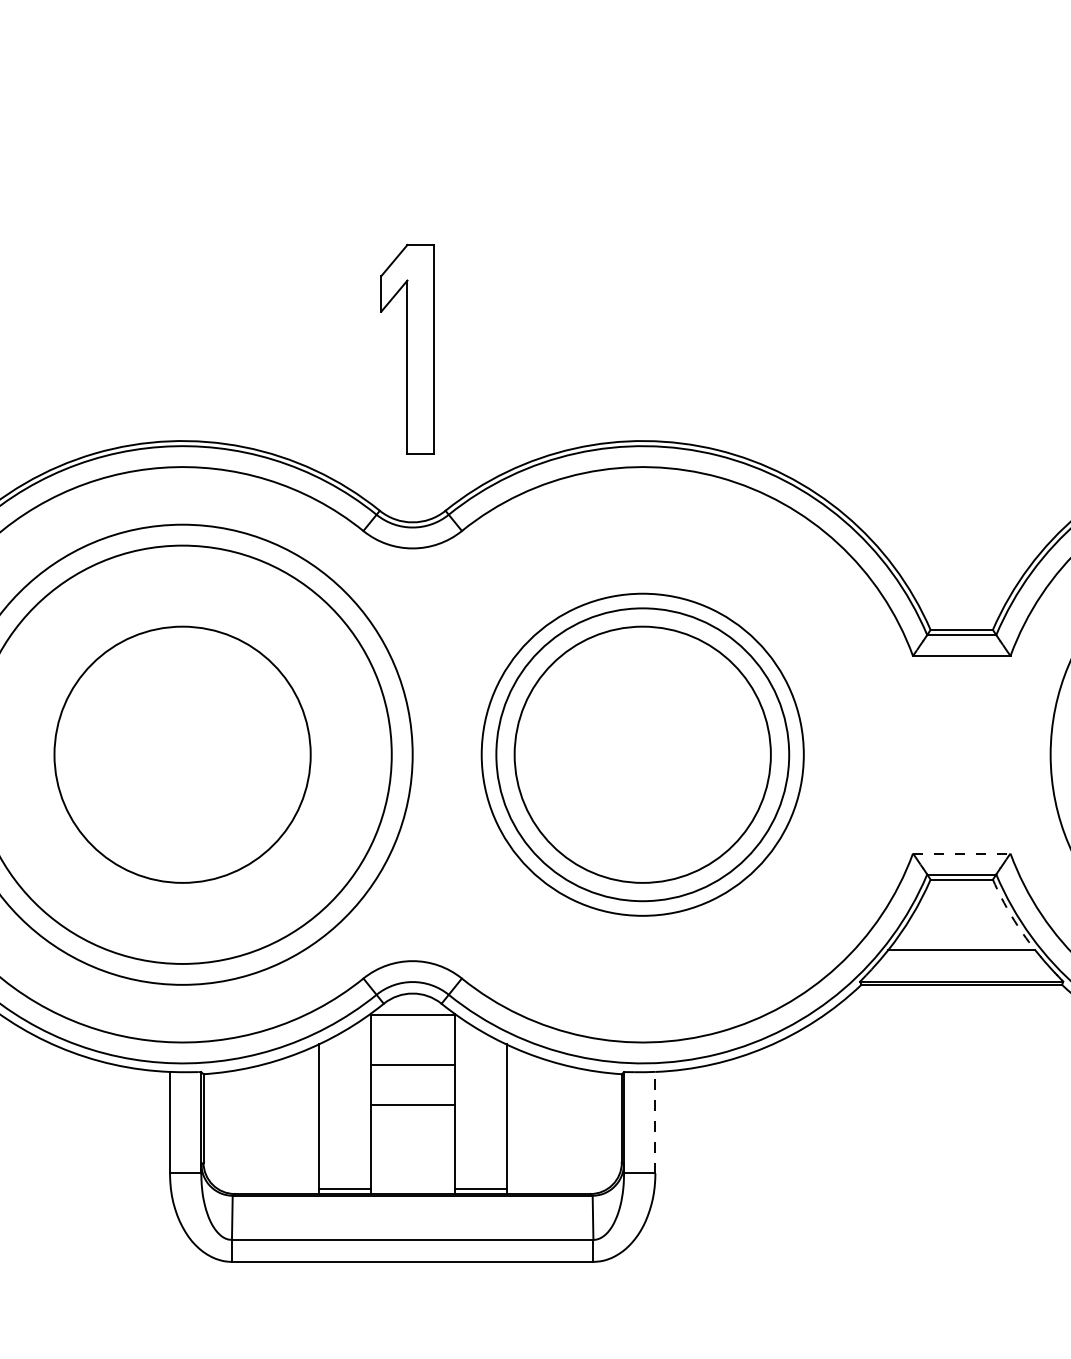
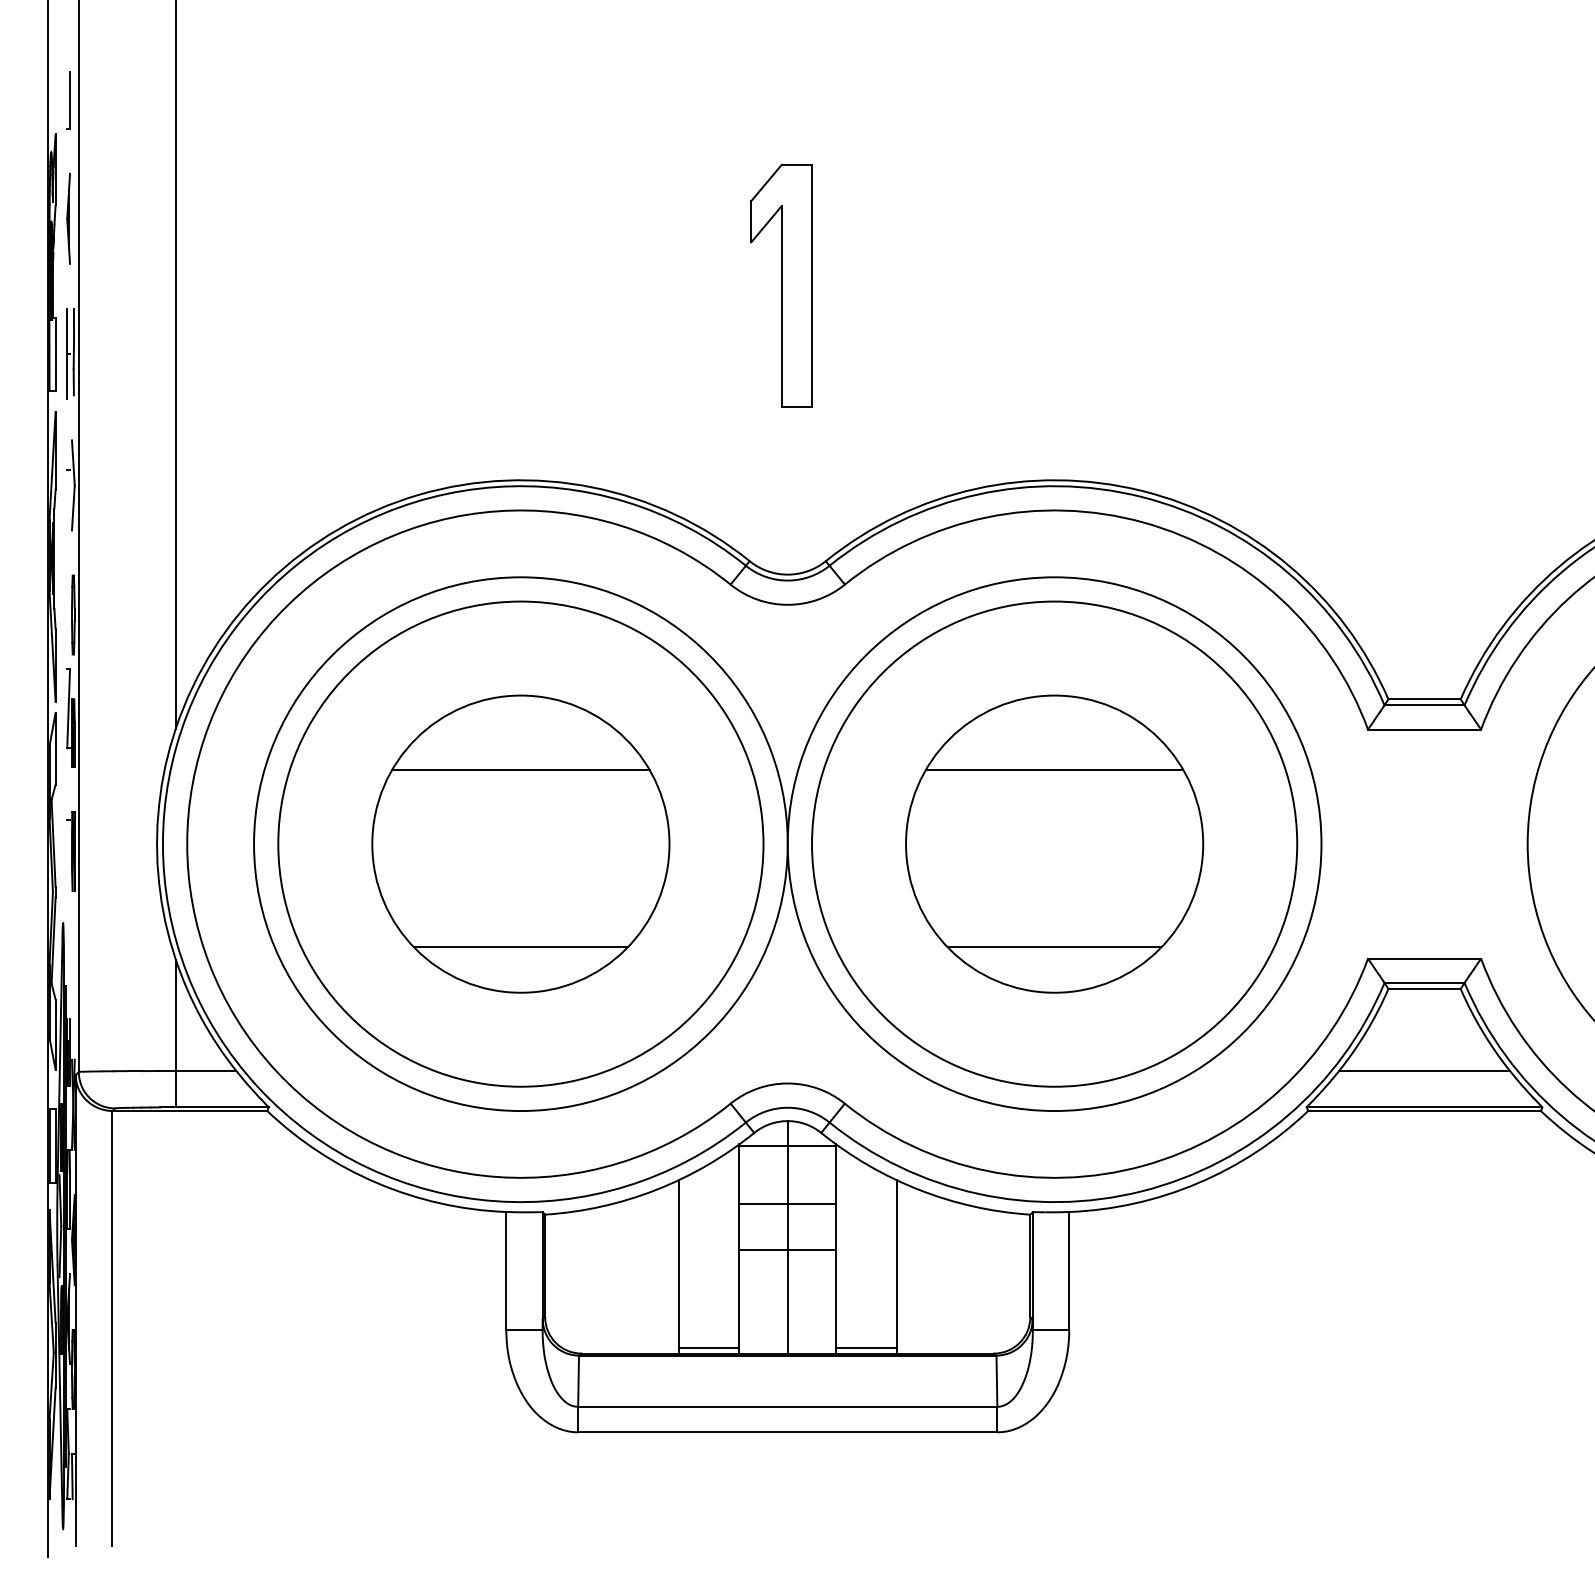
part: (407, 348) -> (781, 285), moved
line: (182, 690) -> (520, 769), added
line: (642, 690) -> (1054, 769), added
circle: (642, 754) -> (1054, 843), size x1.43
circle: (642, 755) -> (1054, 844), size x1.43
line: (182, 843) -> (520, 947), added
line: (642, 843) -> (1054, 947), added
line: (961, 853) -> (1424, 958), dashed -> solid
arc: (1011, 916) -> (1482, 1031), dashed -> solid
line: (412, 1093) -> (787, 1237), added
line: (655, 1122) -> (1069, 1270), dashed -> solid

